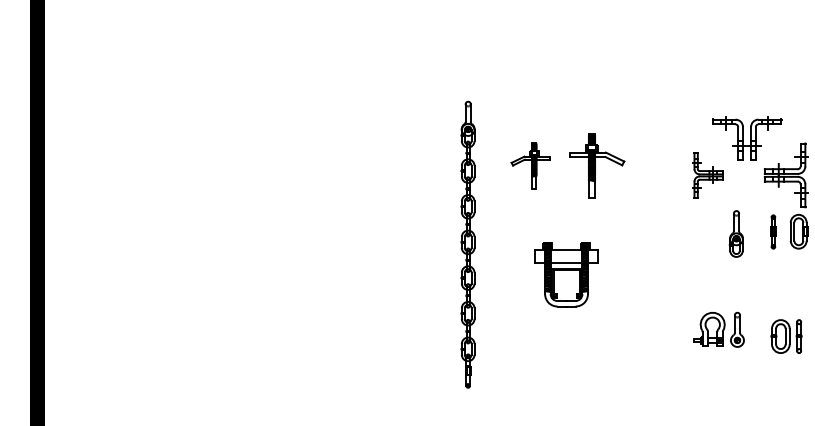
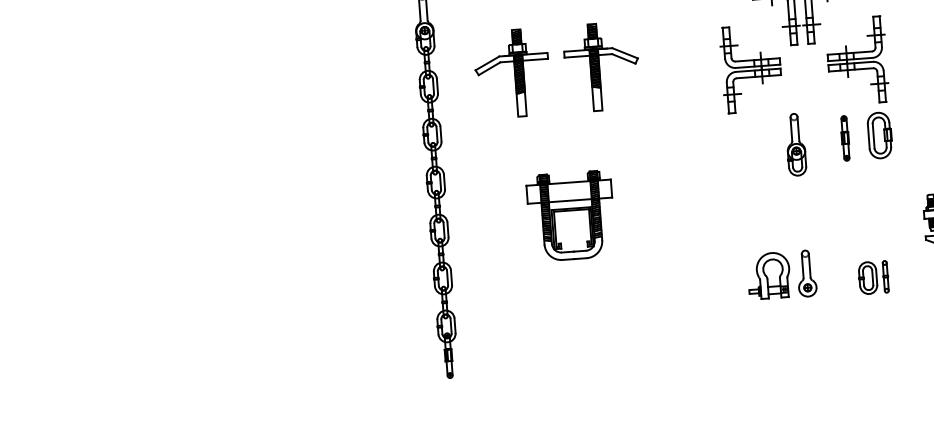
part: (530, 165) -> (512, 72), size x1.43
part: (707, 175) -> (751, 68), size x1.43
part: (786, 336) -> (873, 277), size x0.71

